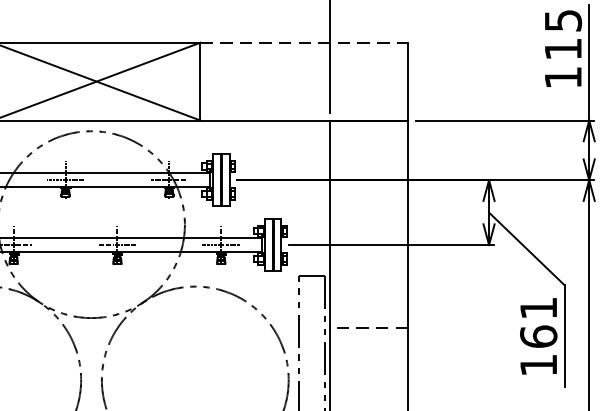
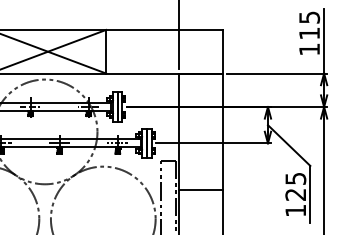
line: (304, 41) -> (164, 29), dashed -> solid
text: (538, 322) -> (295, 186), 161 -> 125
line: (368, 327) -> (200, 189), dashed -> solid

